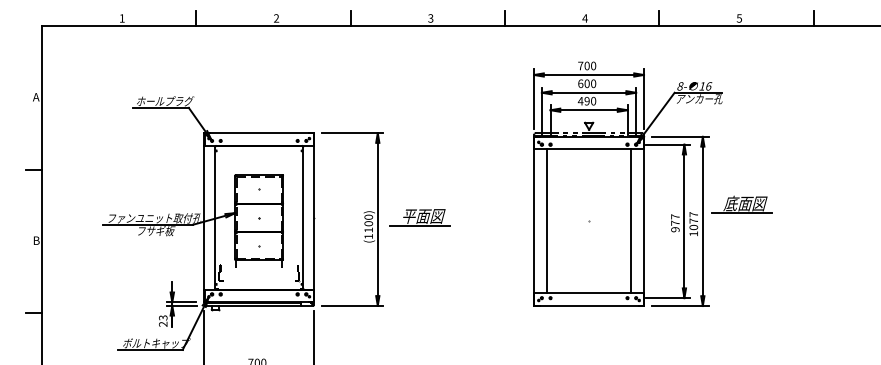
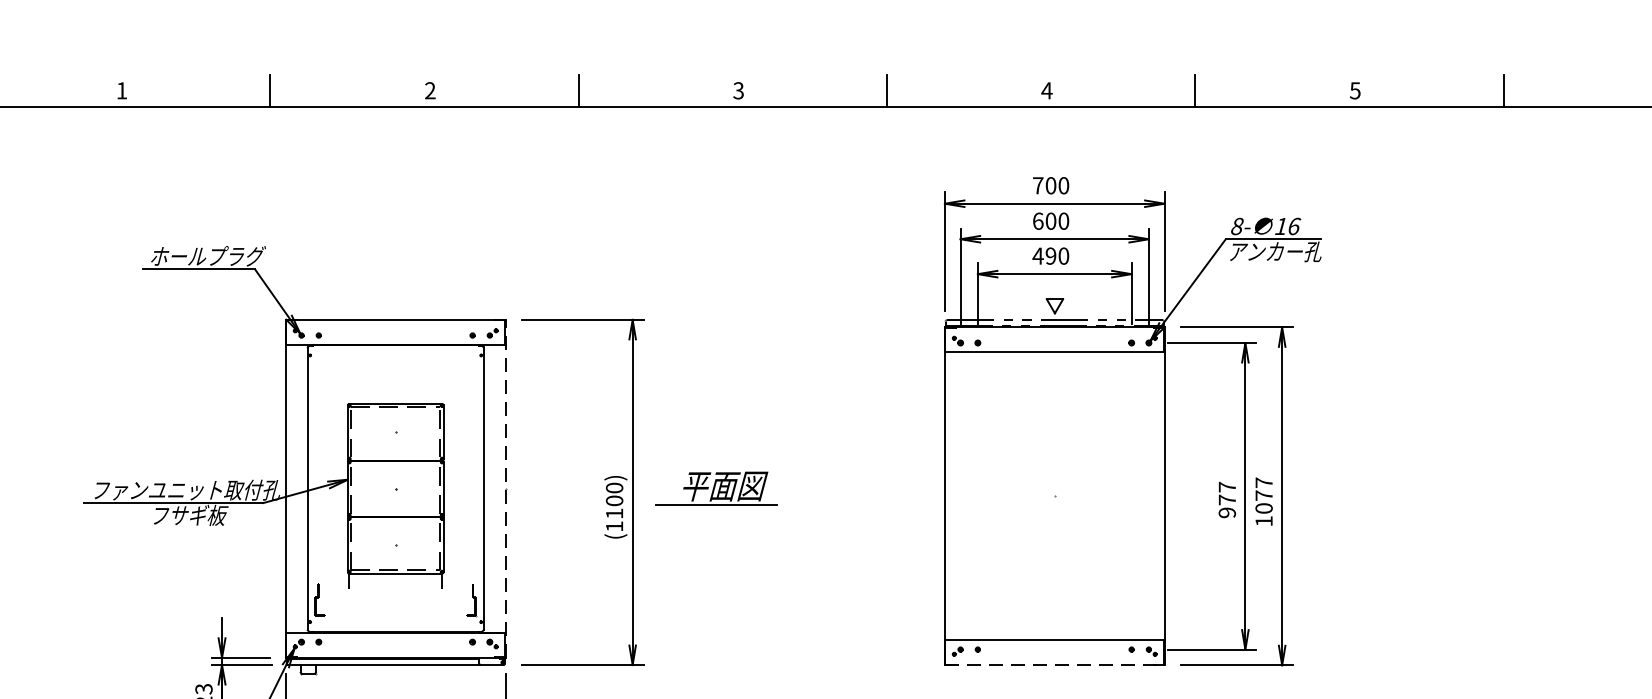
part: (741, 204) -> (1359, 462), removed
line: (314, 217) -> (506, 488), solid -> dashed
line: (547, 221) -> (971, 496), removed
line: (630, 221) -> (1137, 496), removed
line: (589, 306) -> (1055, 666), solid -> dashed

